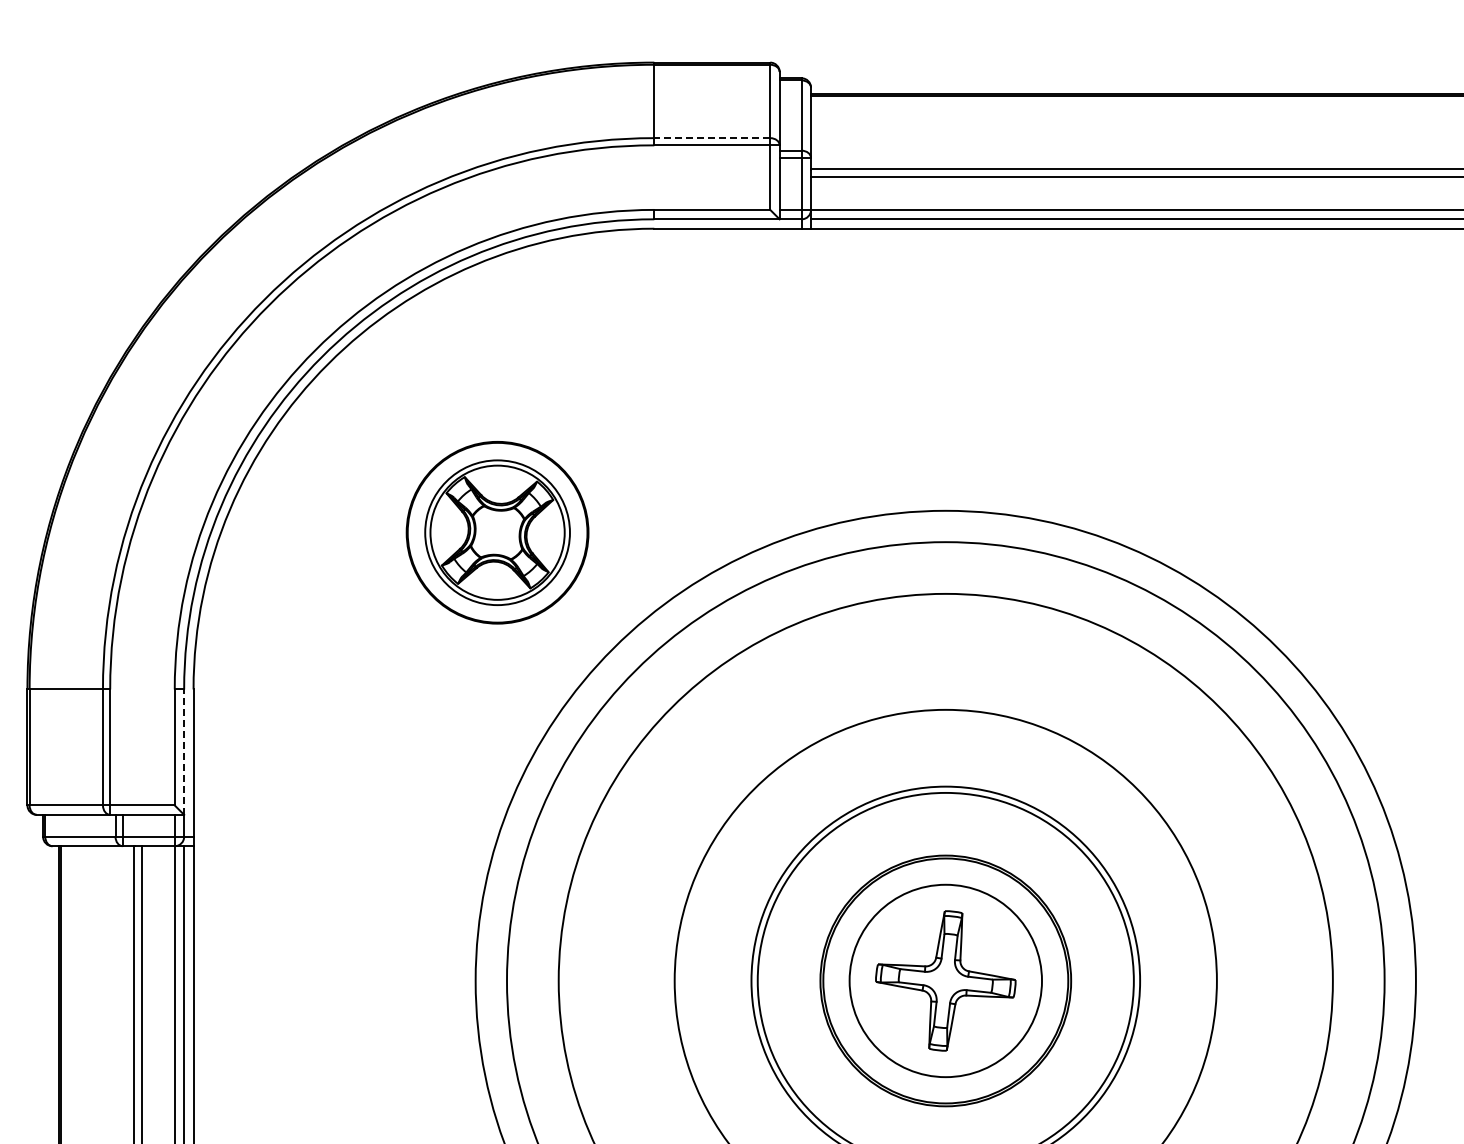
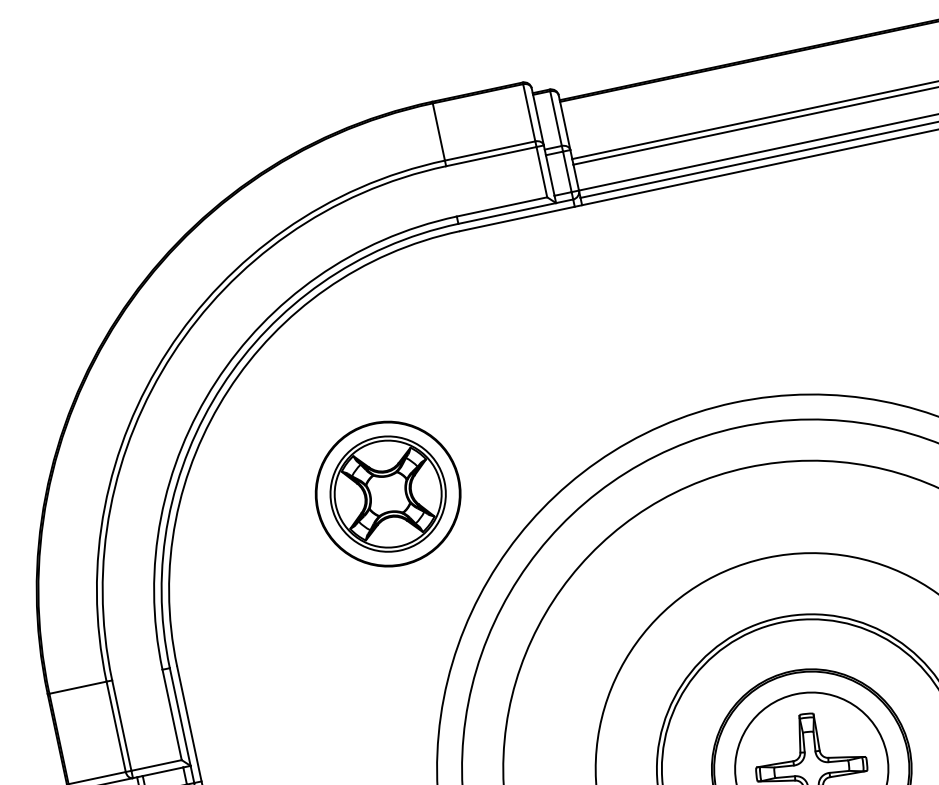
line: (712, 138) -> (490, 151), dashed -> solid
line: (184, 752) -> (180, 717), dashed -> solid

